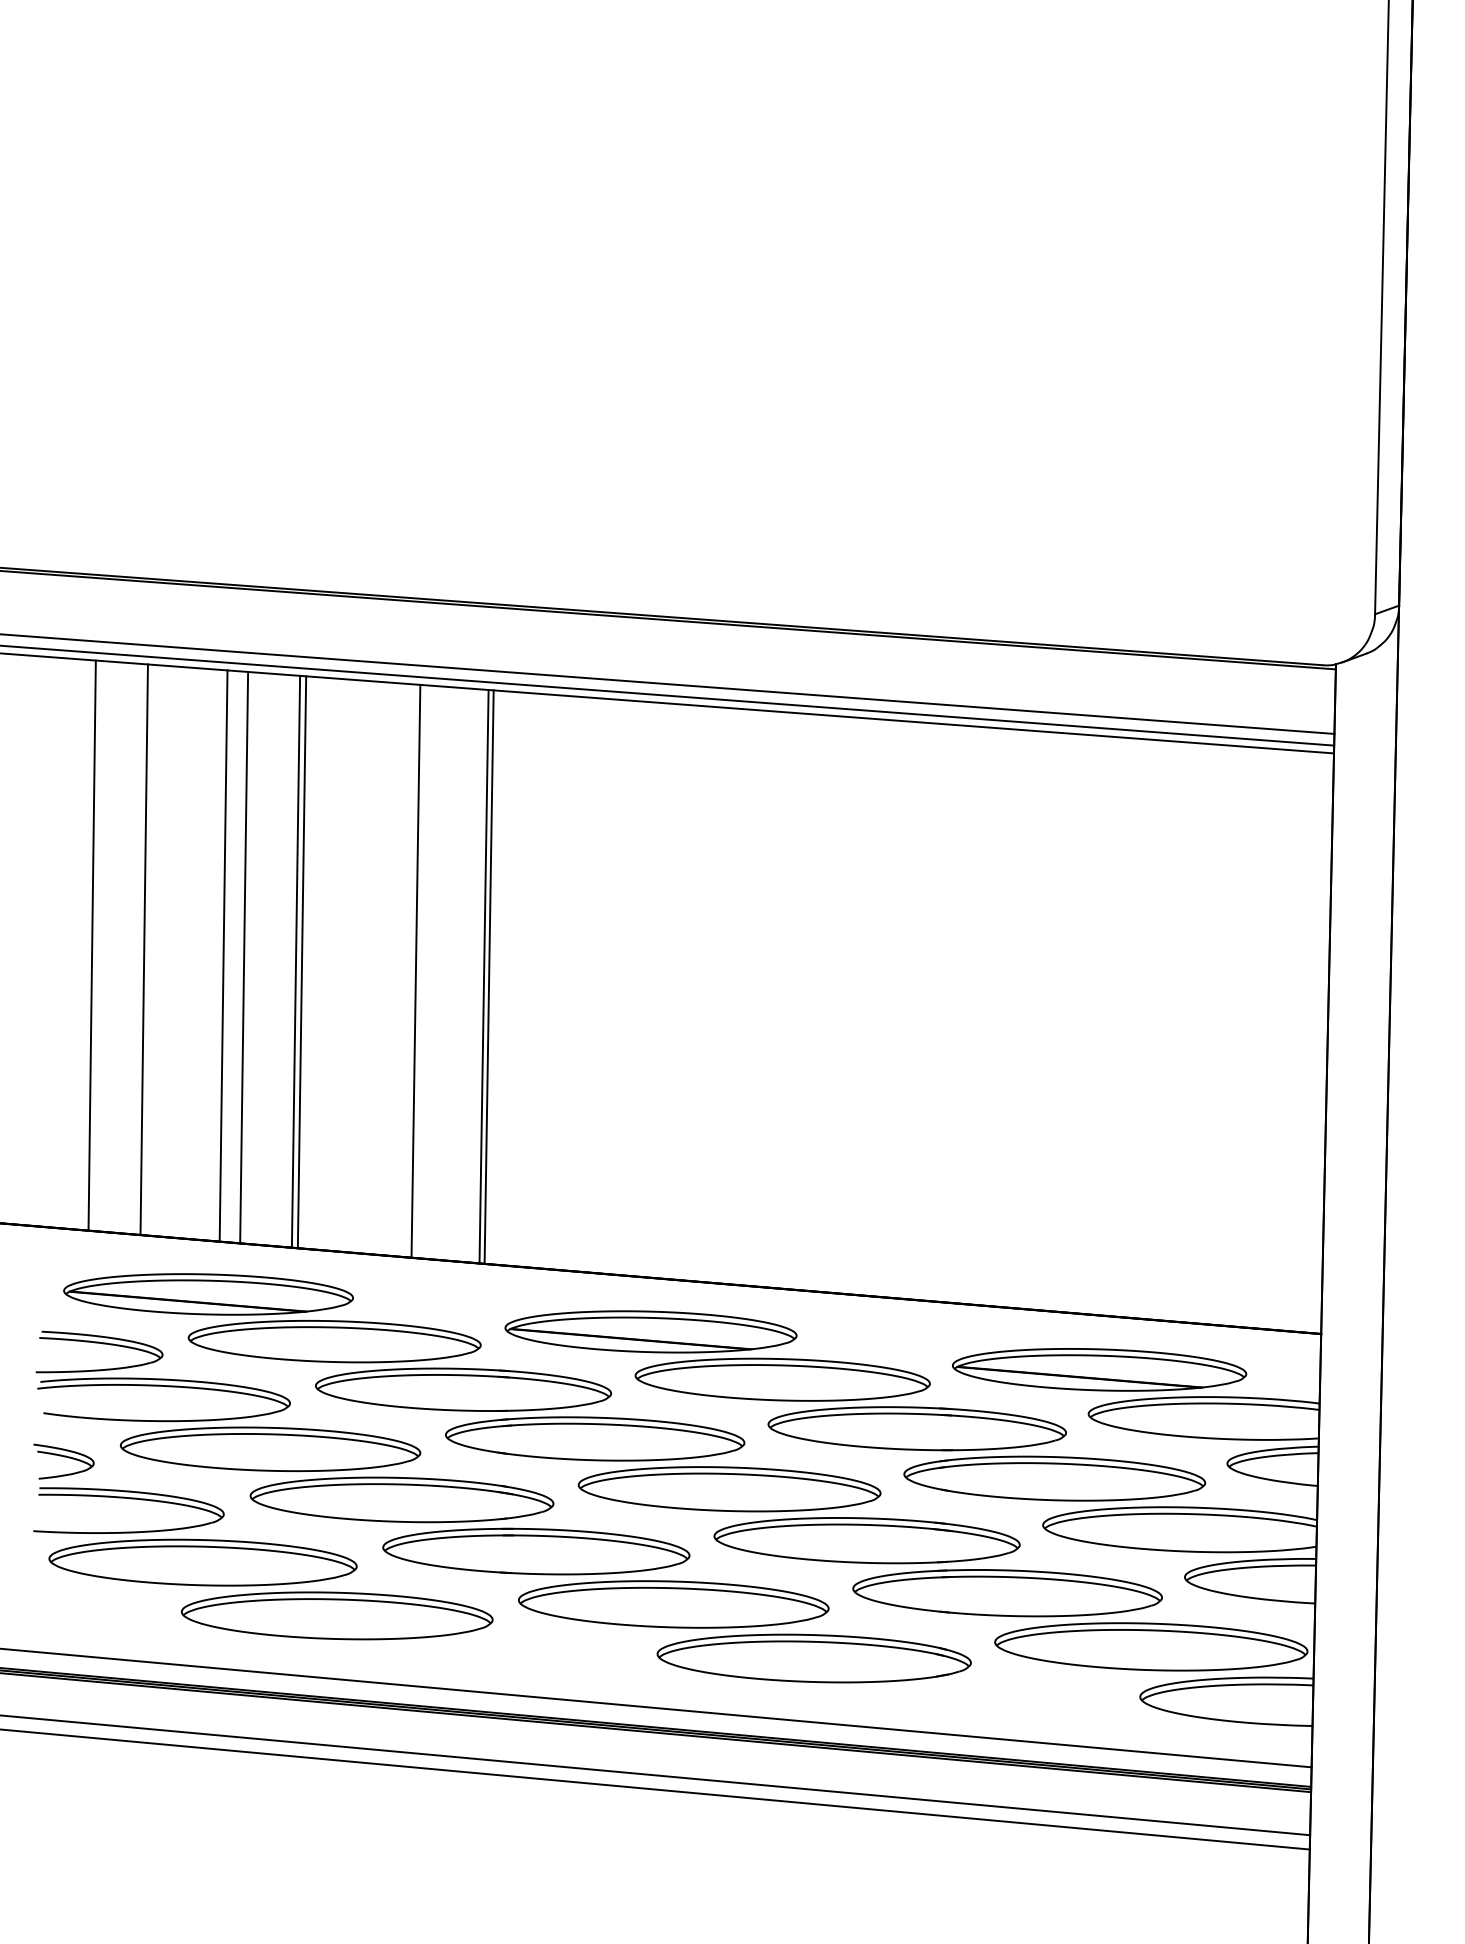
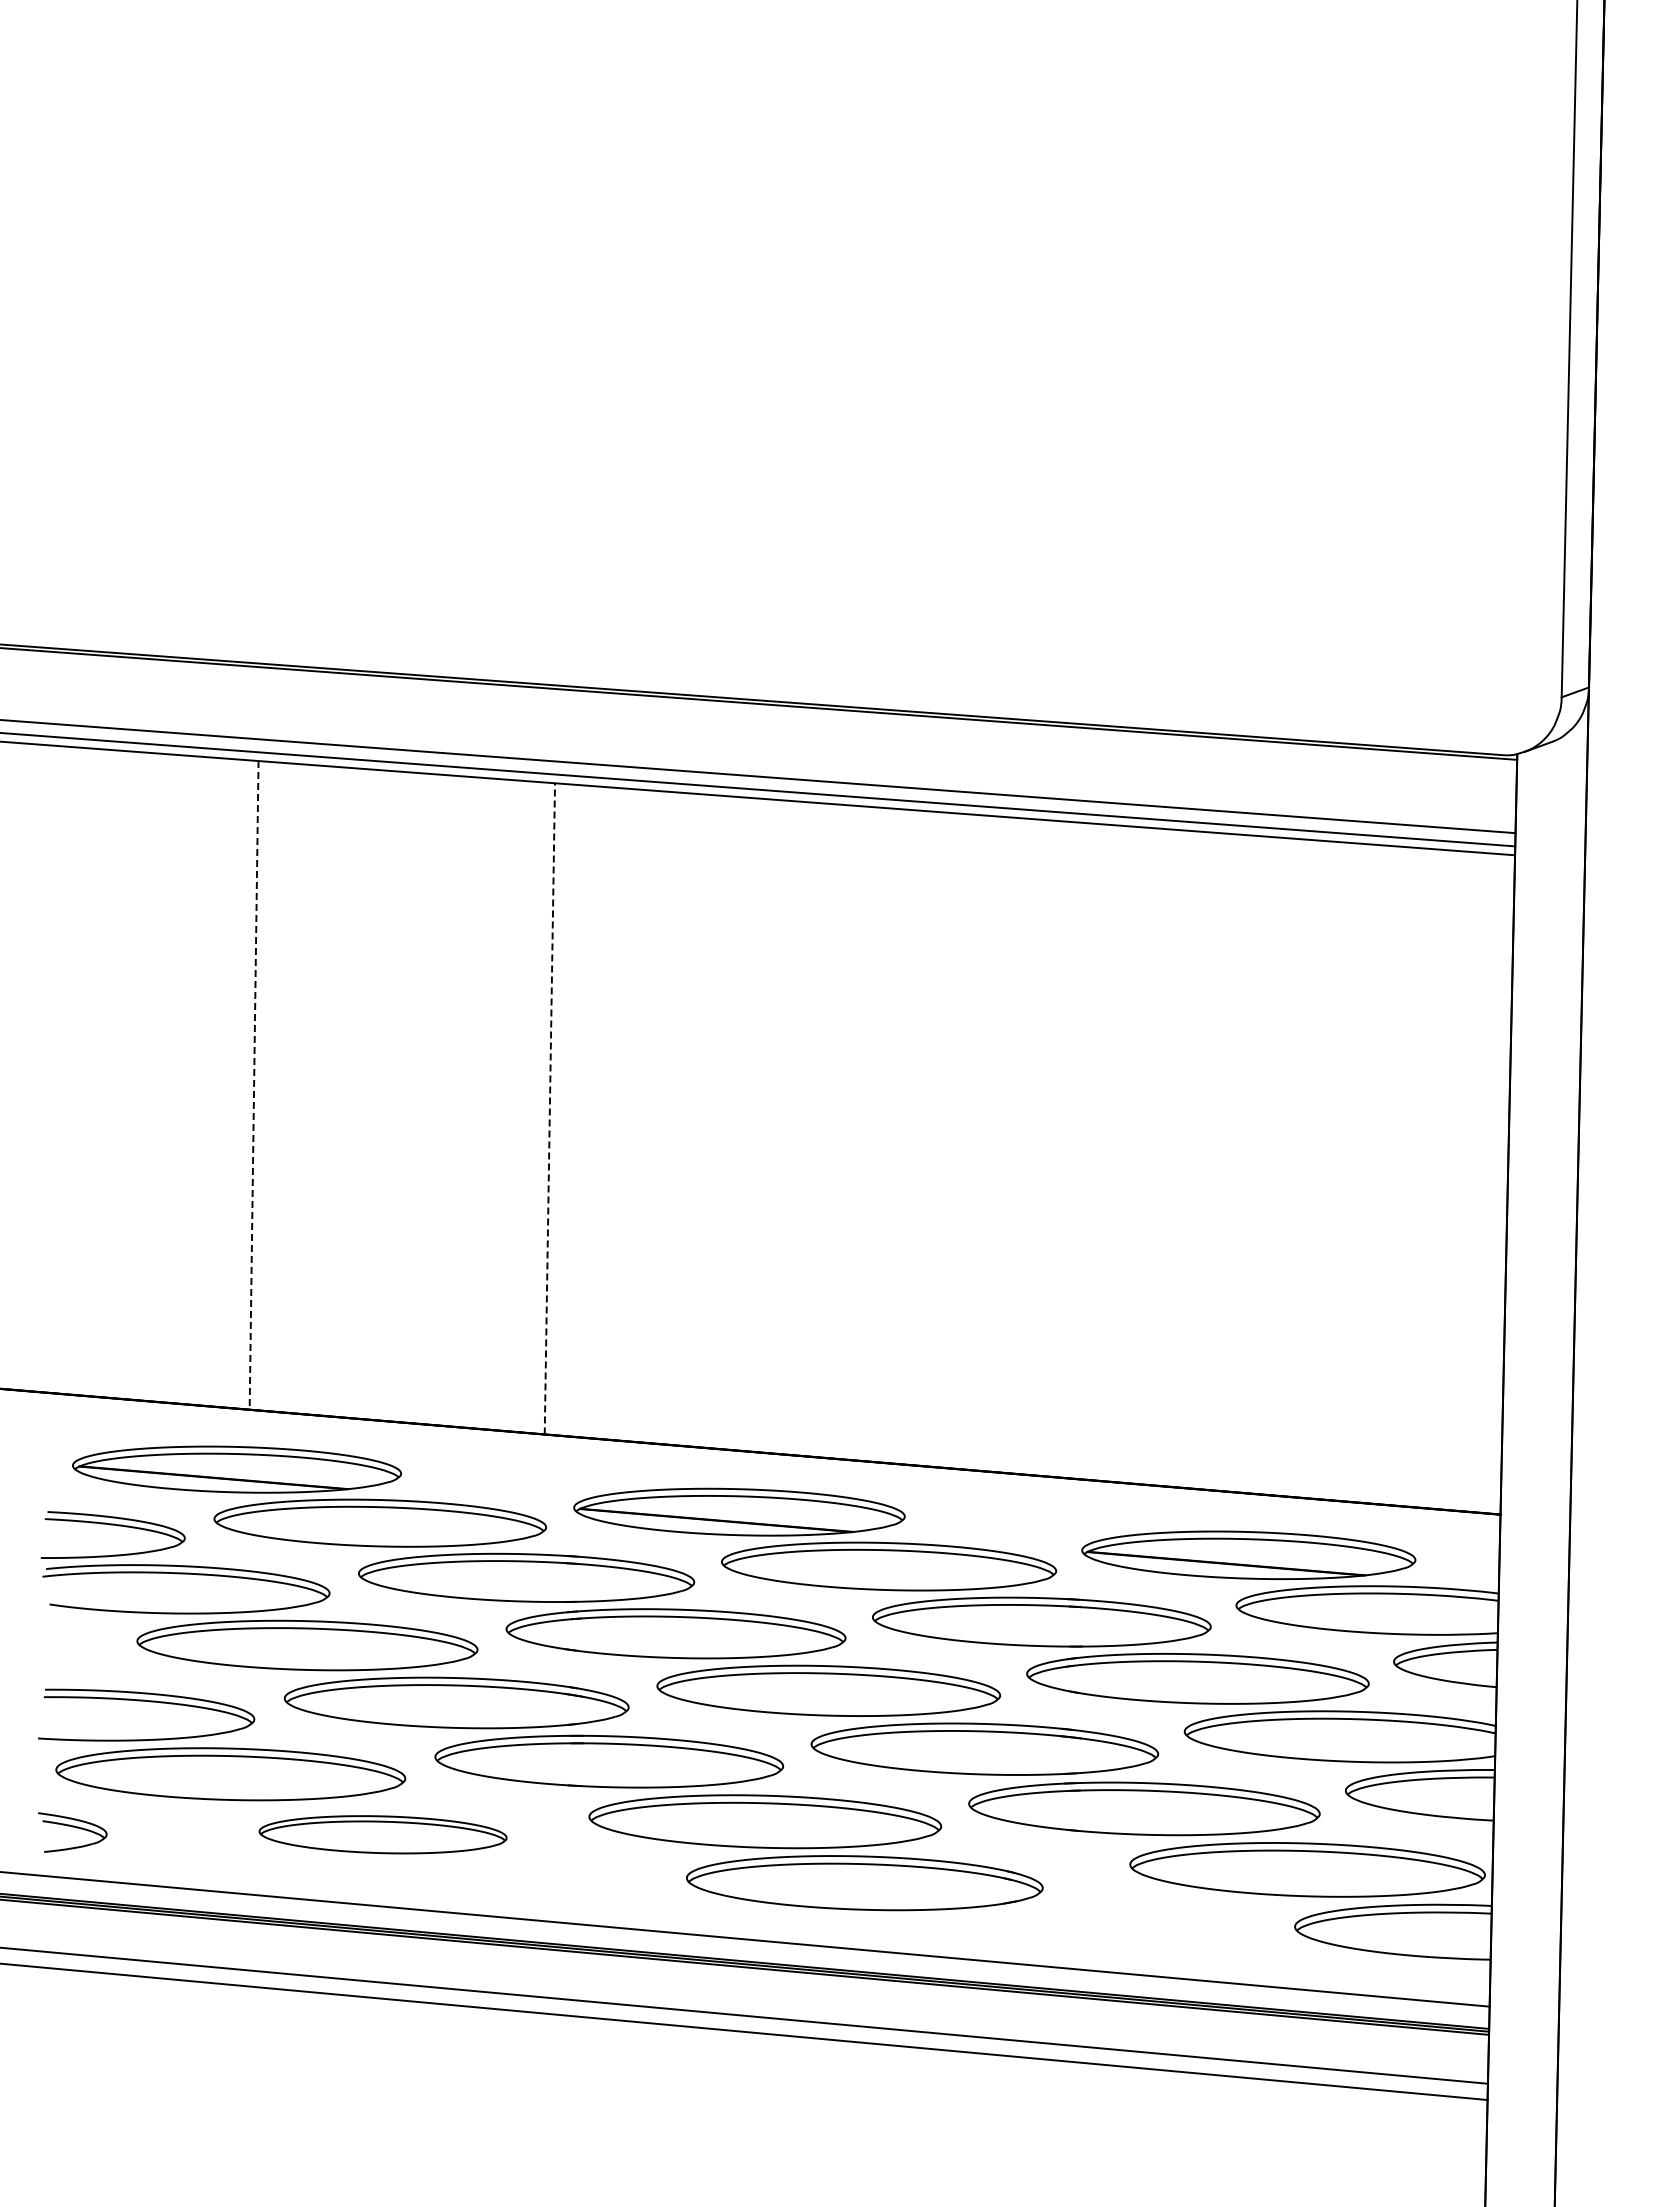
line: (91, 945) -> (104, 1073), removed
line: (143, 949) -> (163, 1078), removed
line: (223, 956) -> (254, 1085), solid -> dashed
line: (243, 957) -> (276, 1086), removed
line: (295, 961) -> (335, 1091), removed
line: (301, 962) -> (342, 1092), removed
line: (415, 971) -> (472, 1102), removed
line: (483, 976) -> (549, 1108), solid -> dashed
line: (489, 976) -> (555, 1108), removed
part: (63, 1461) -> (72, 1832), moved
part: (336, 1615) -> (382, 1834), size x0.7
part: (813, 1658) -> (864, 1883), moved

